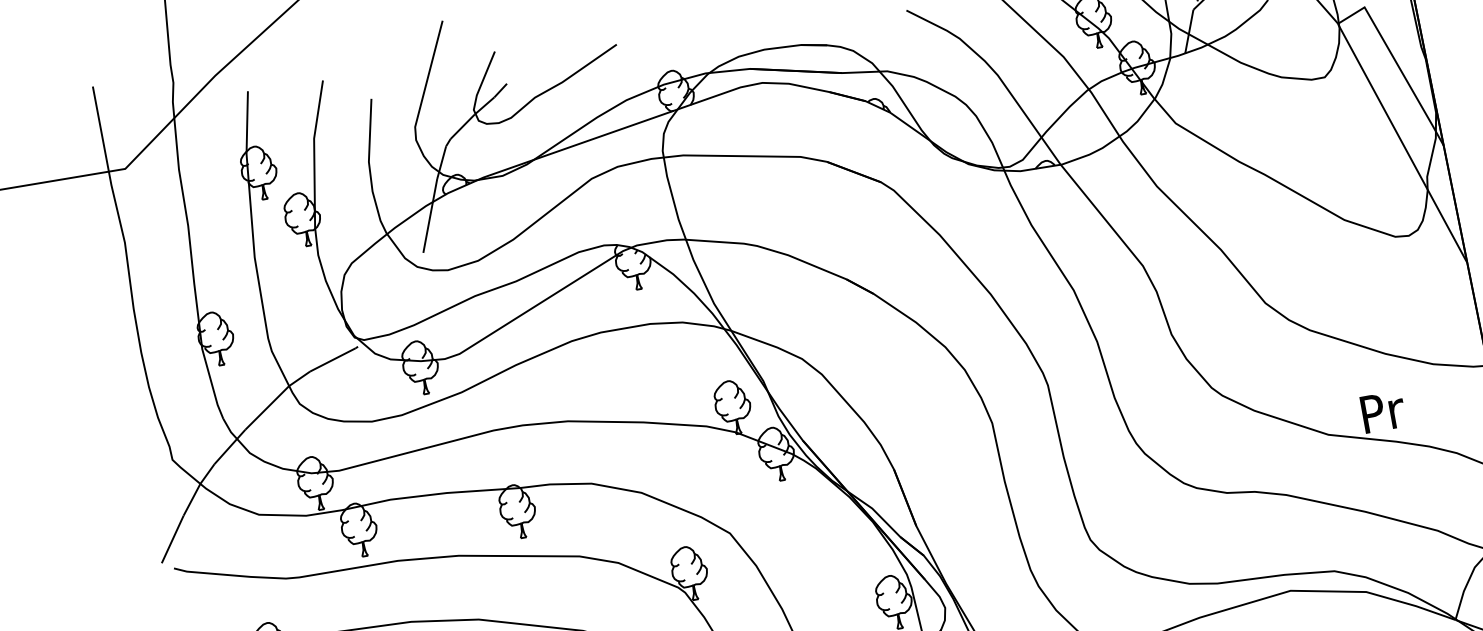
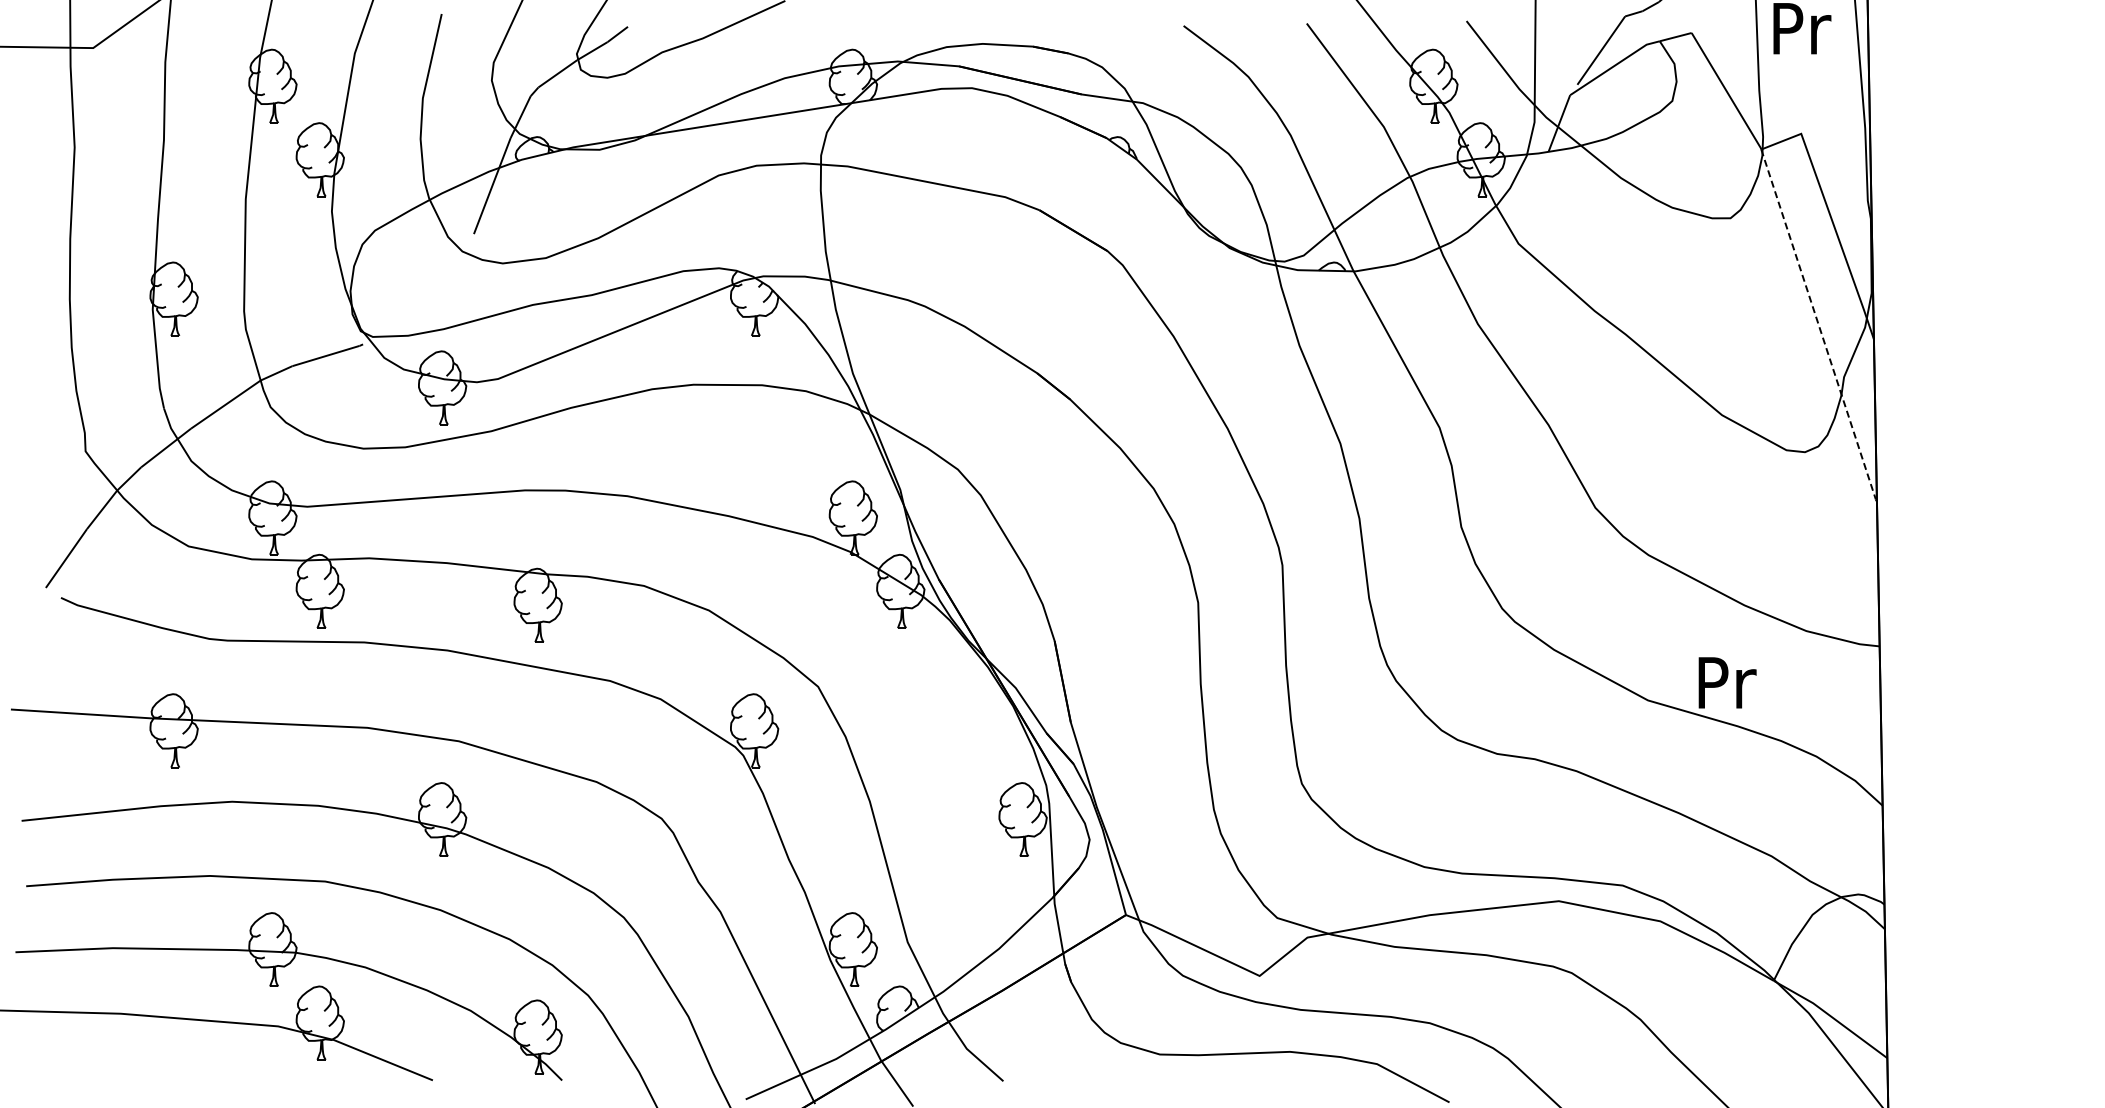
line: (1402, 143) -> (1819, 326), solid -> dashed

